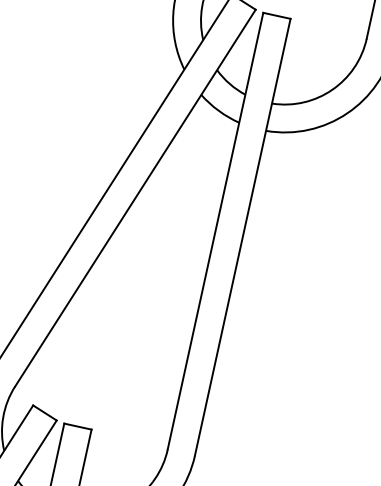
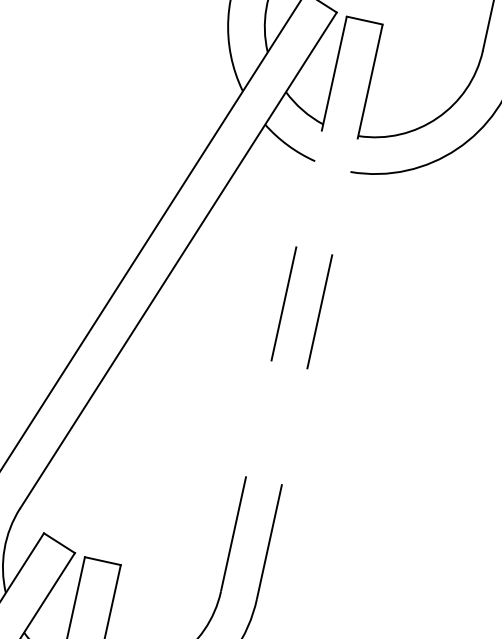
line: (215, 231) -> (283, 304), solid -> dashed
line: (242, 237) -> (319, 312), solid -> dashed

